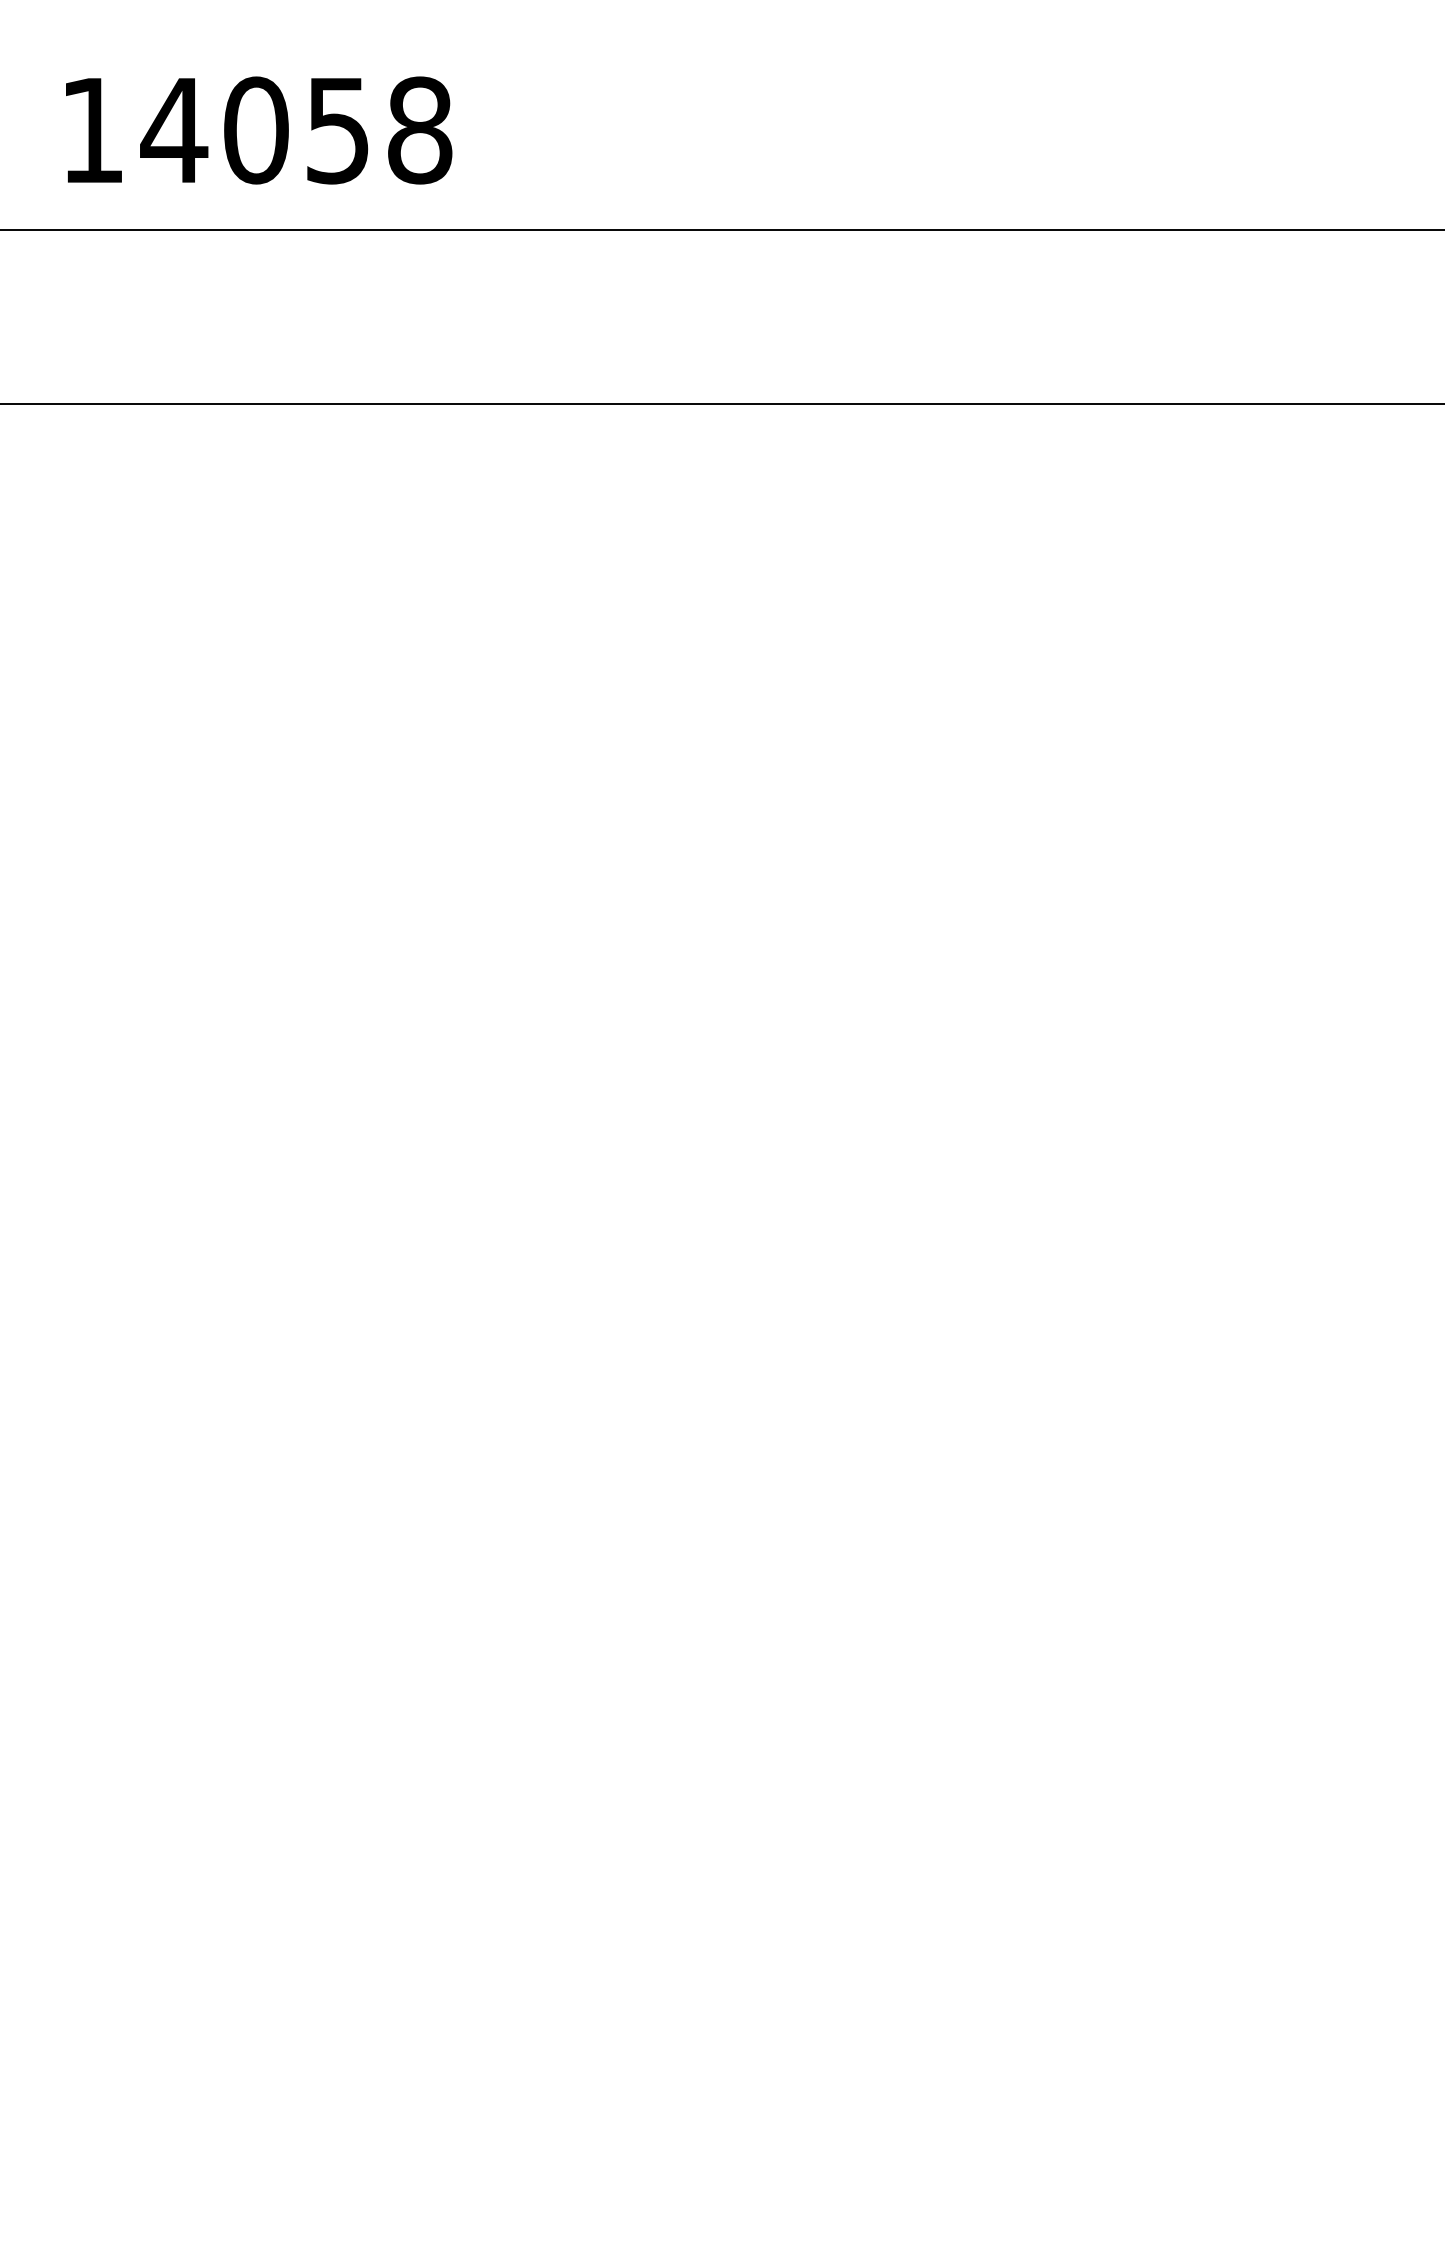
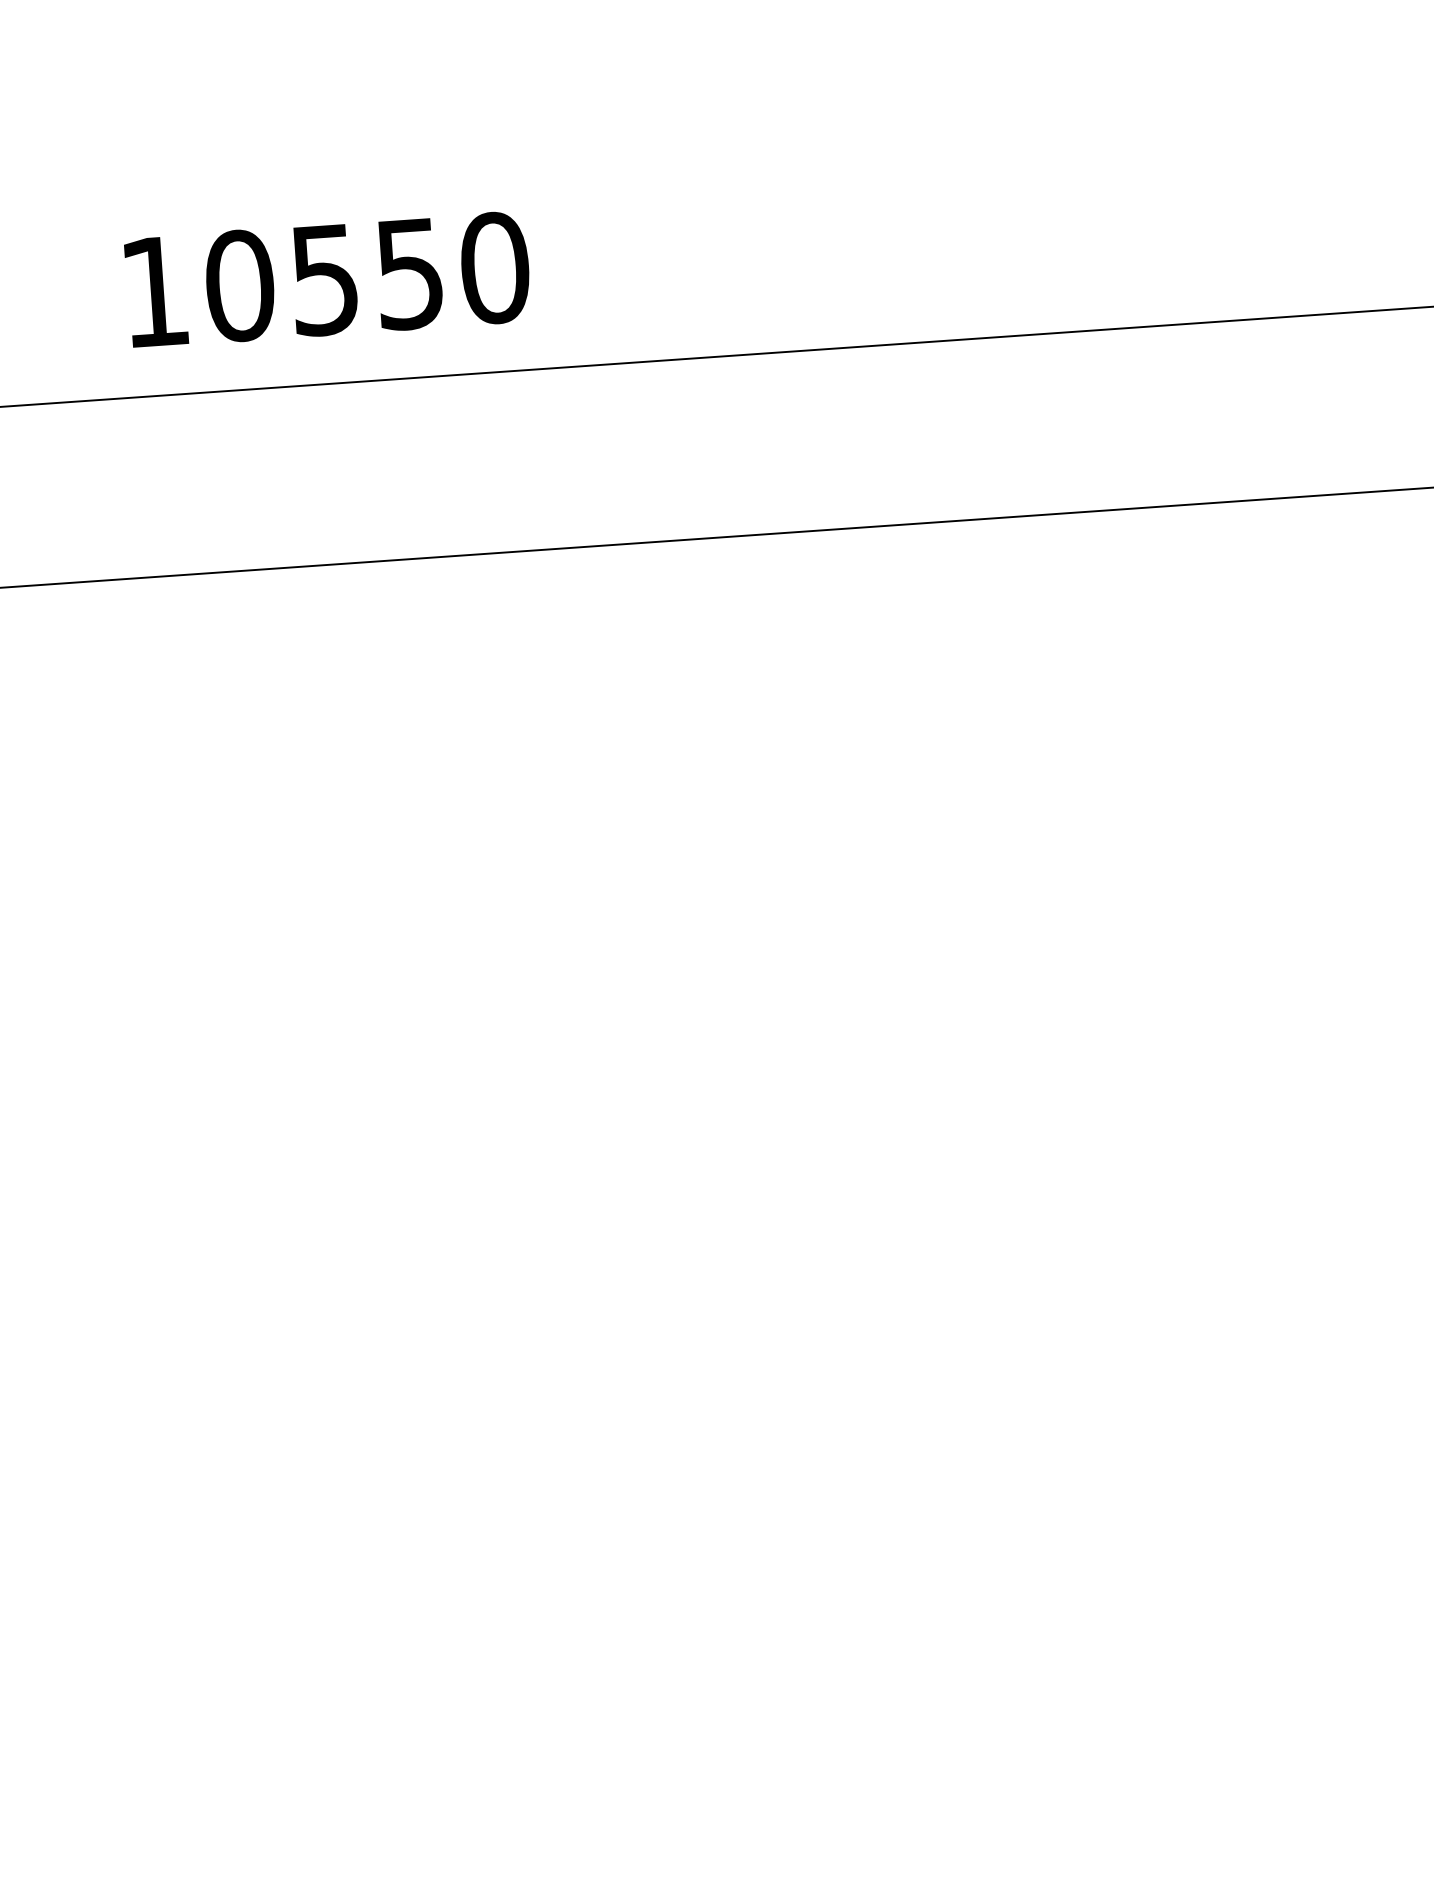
text: (296, 130) -> (366, 277), 14058 -> 10550

